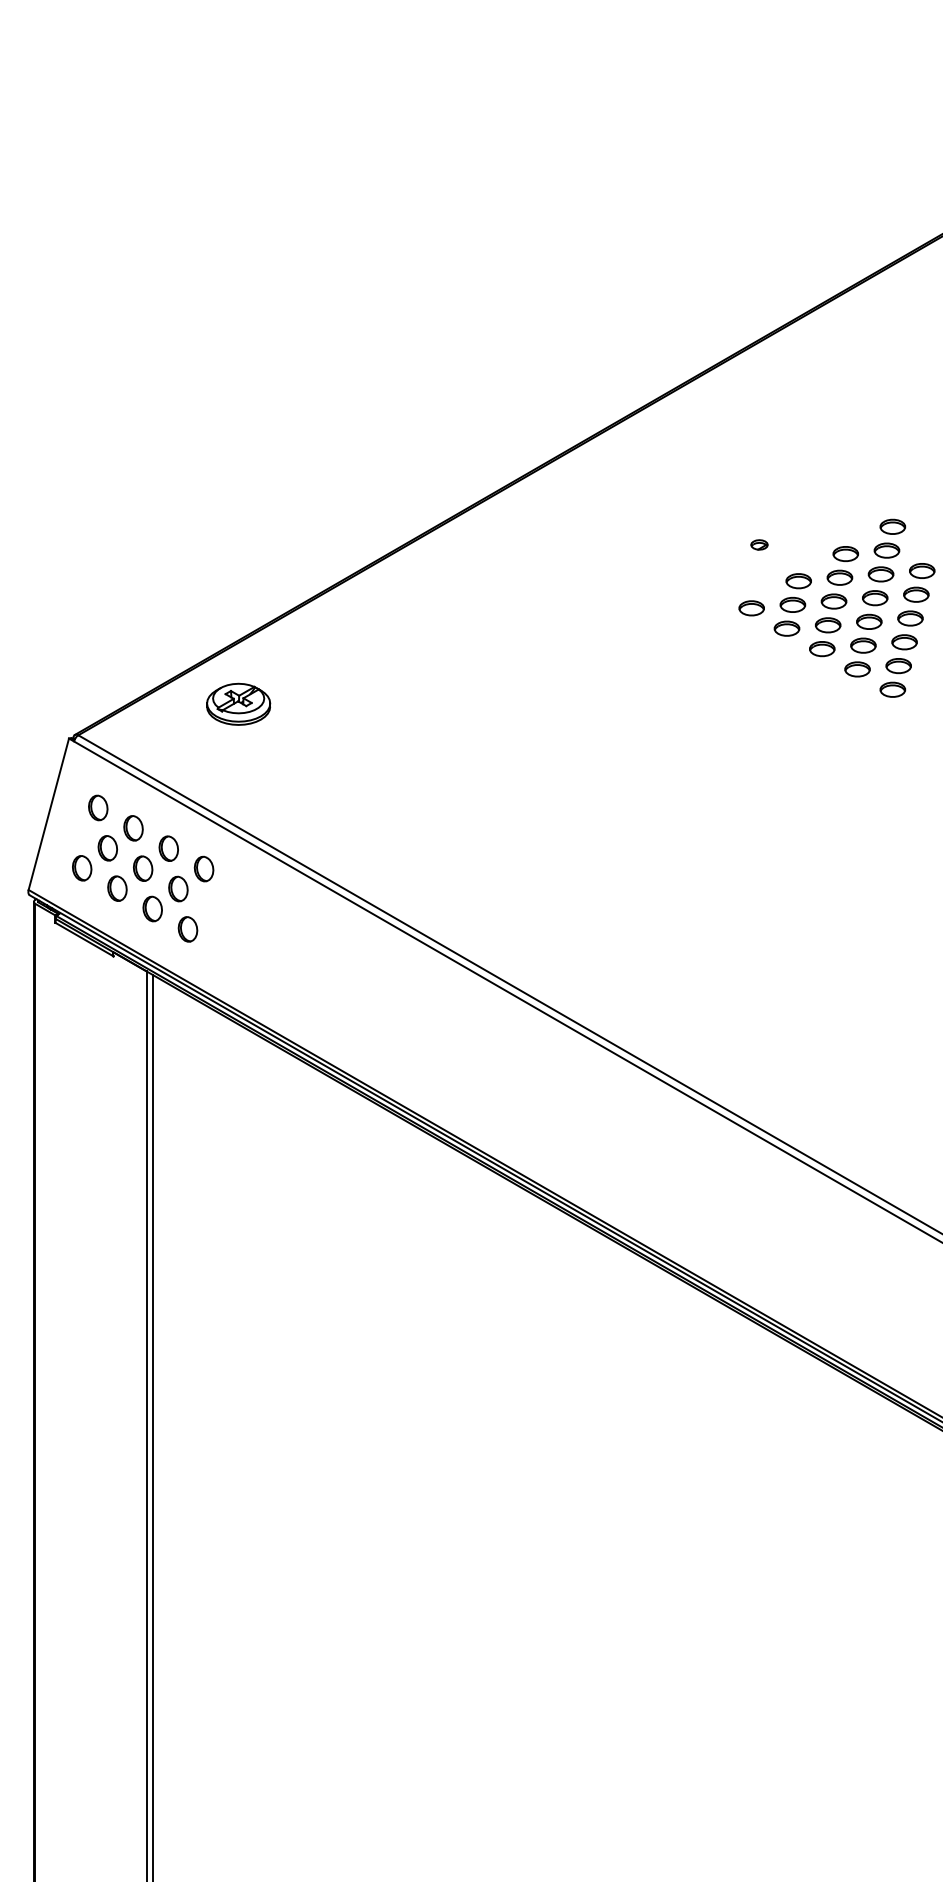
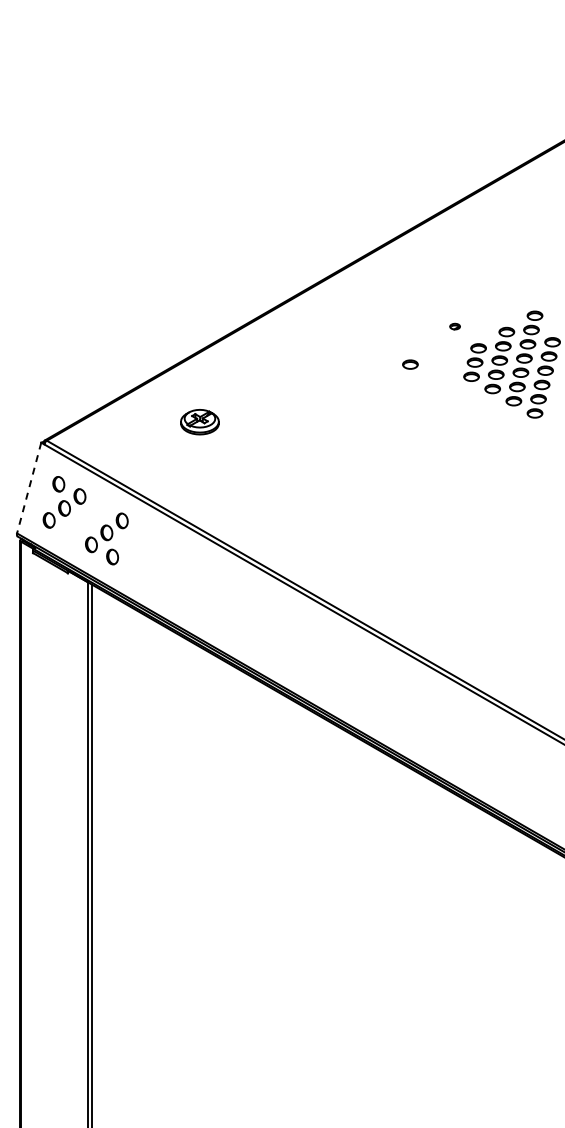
part: (751, 608) -> (410, 364), moved
part: (237, 704) -> (199, 422), moved
line: (49, 815) -> (29, 488), solid -> dashed
part: (142, 868) -> (85, 520), removed

